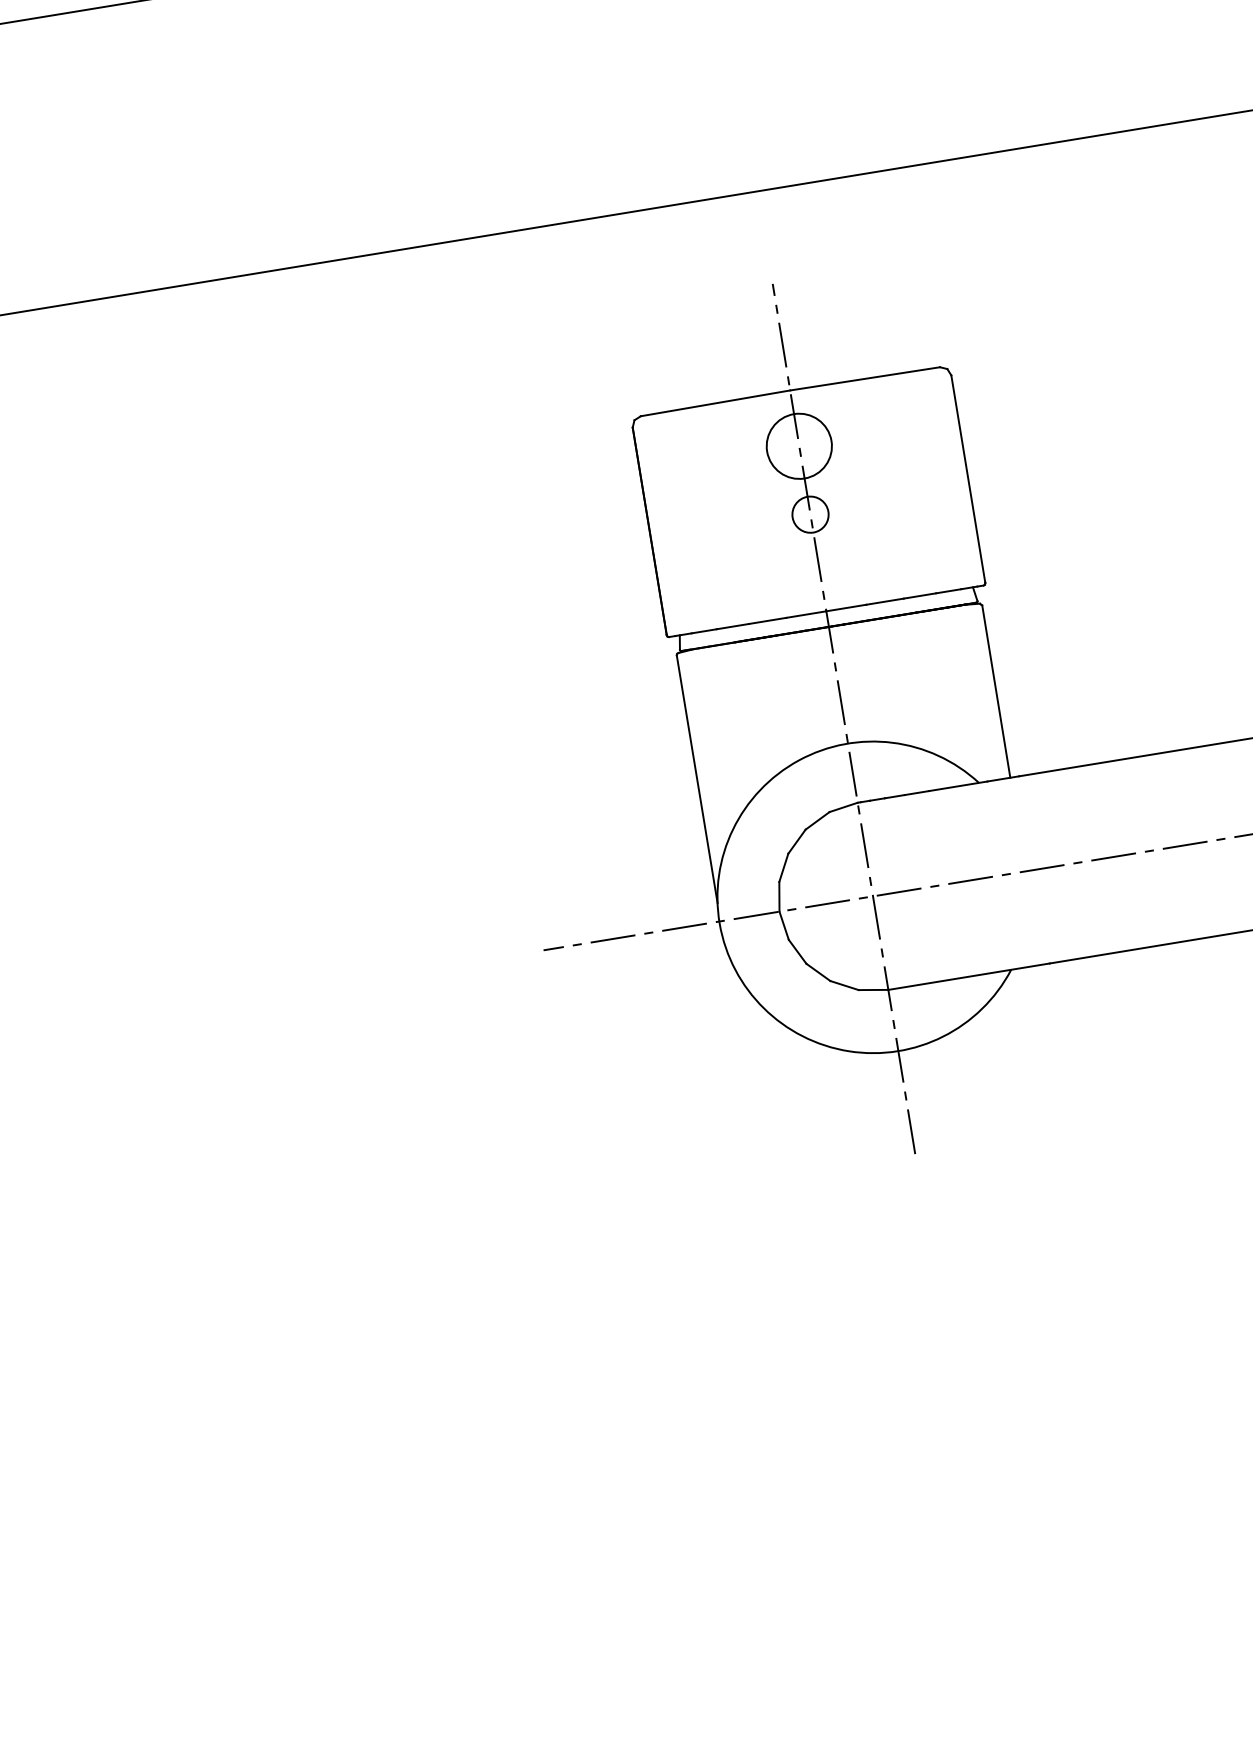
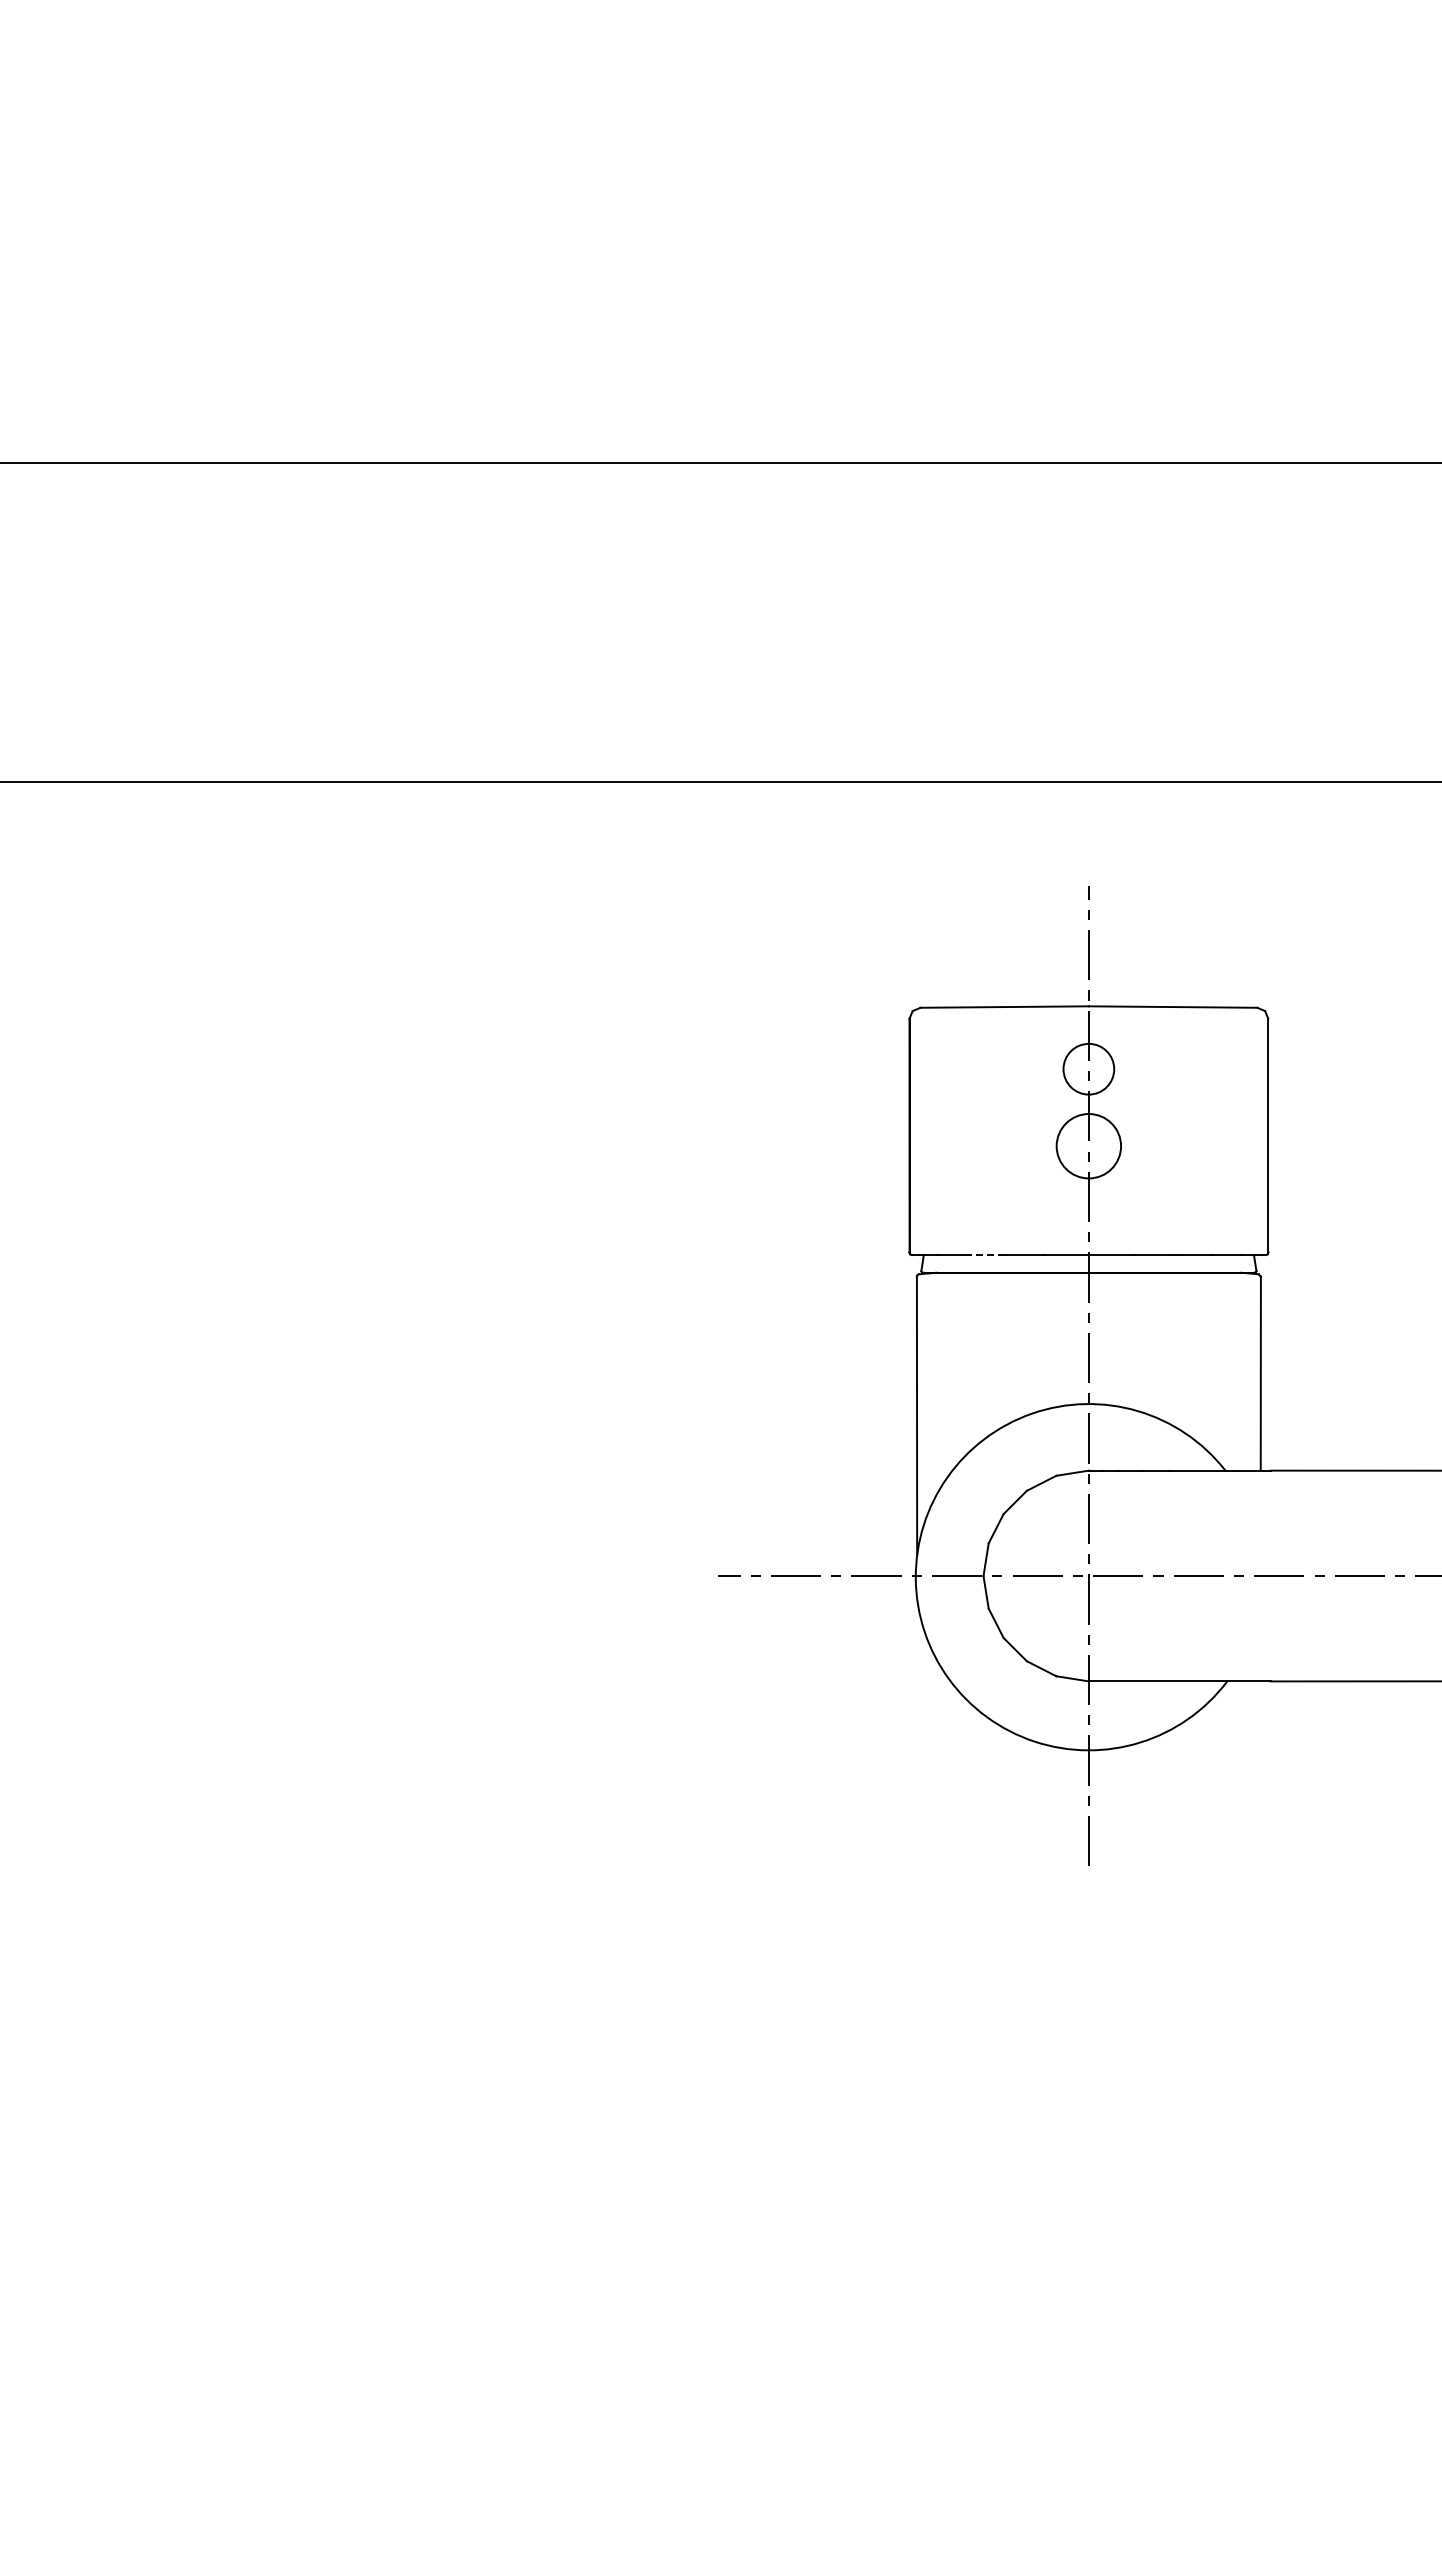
circle: (799, 446) -> (1088, 1069), size x0.7
circle: (810, 514) -> (1088, 1146), size x1.6
line: (733, 626) -> (984, 1255), solid -> dashed

